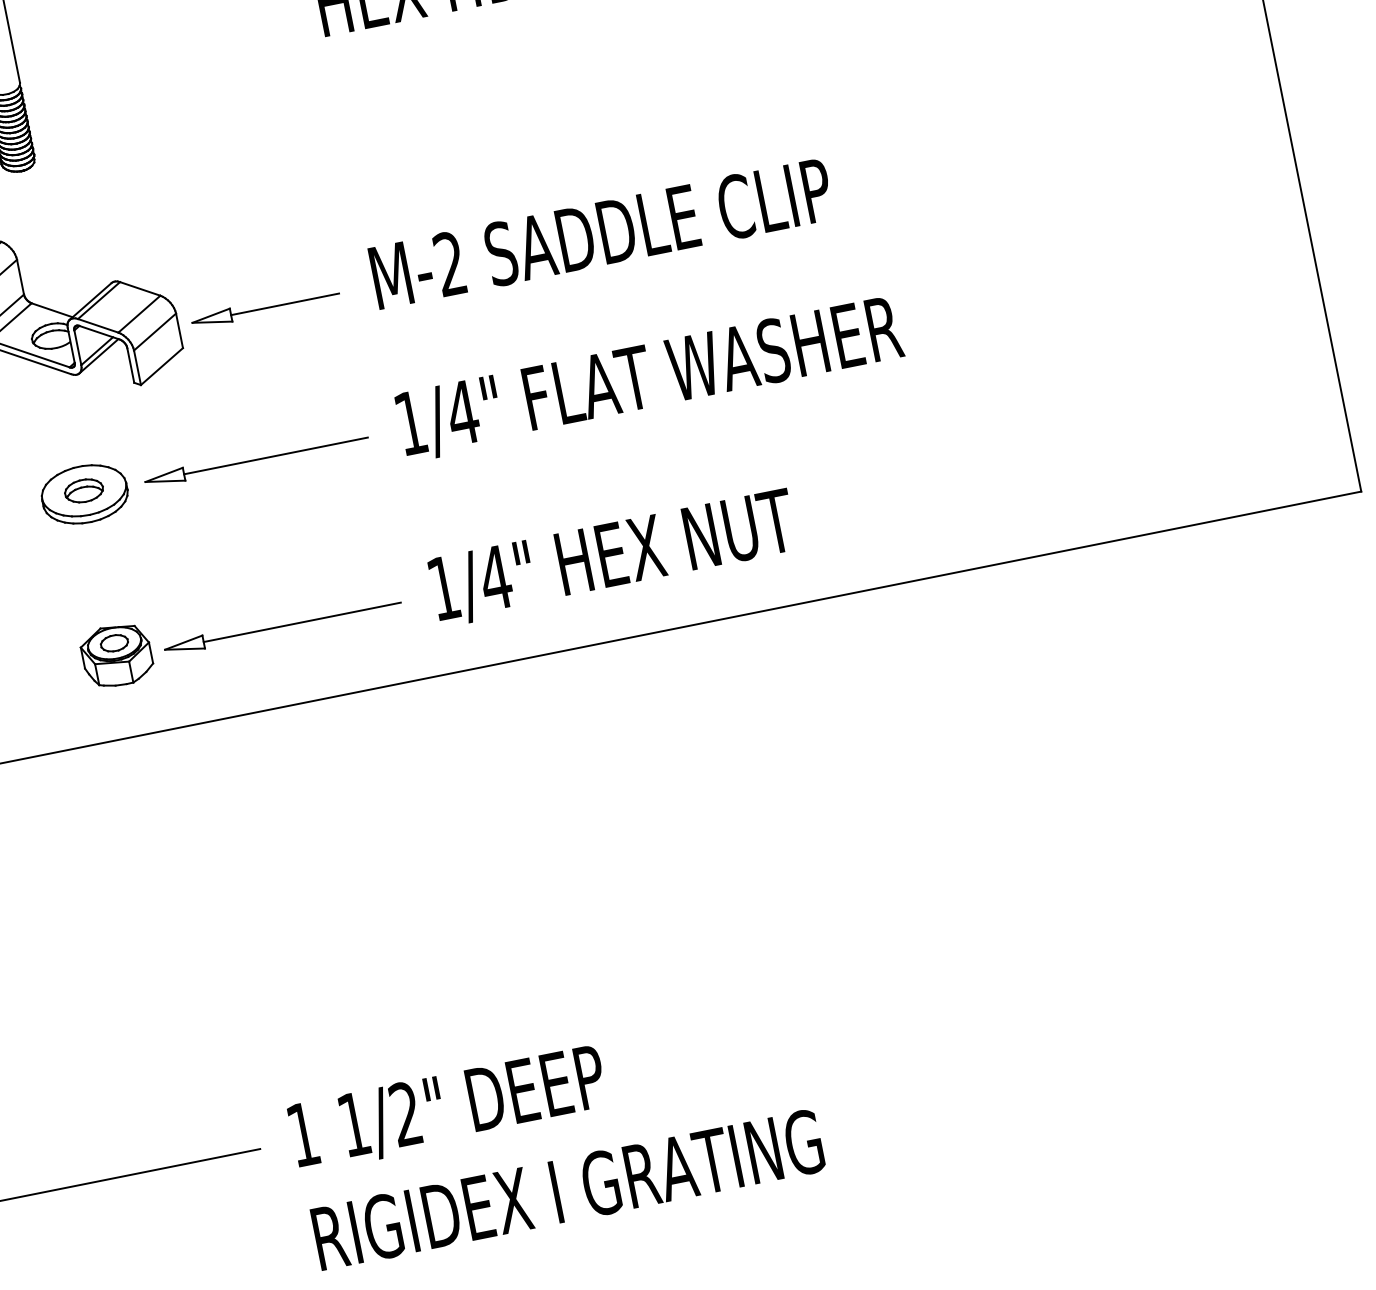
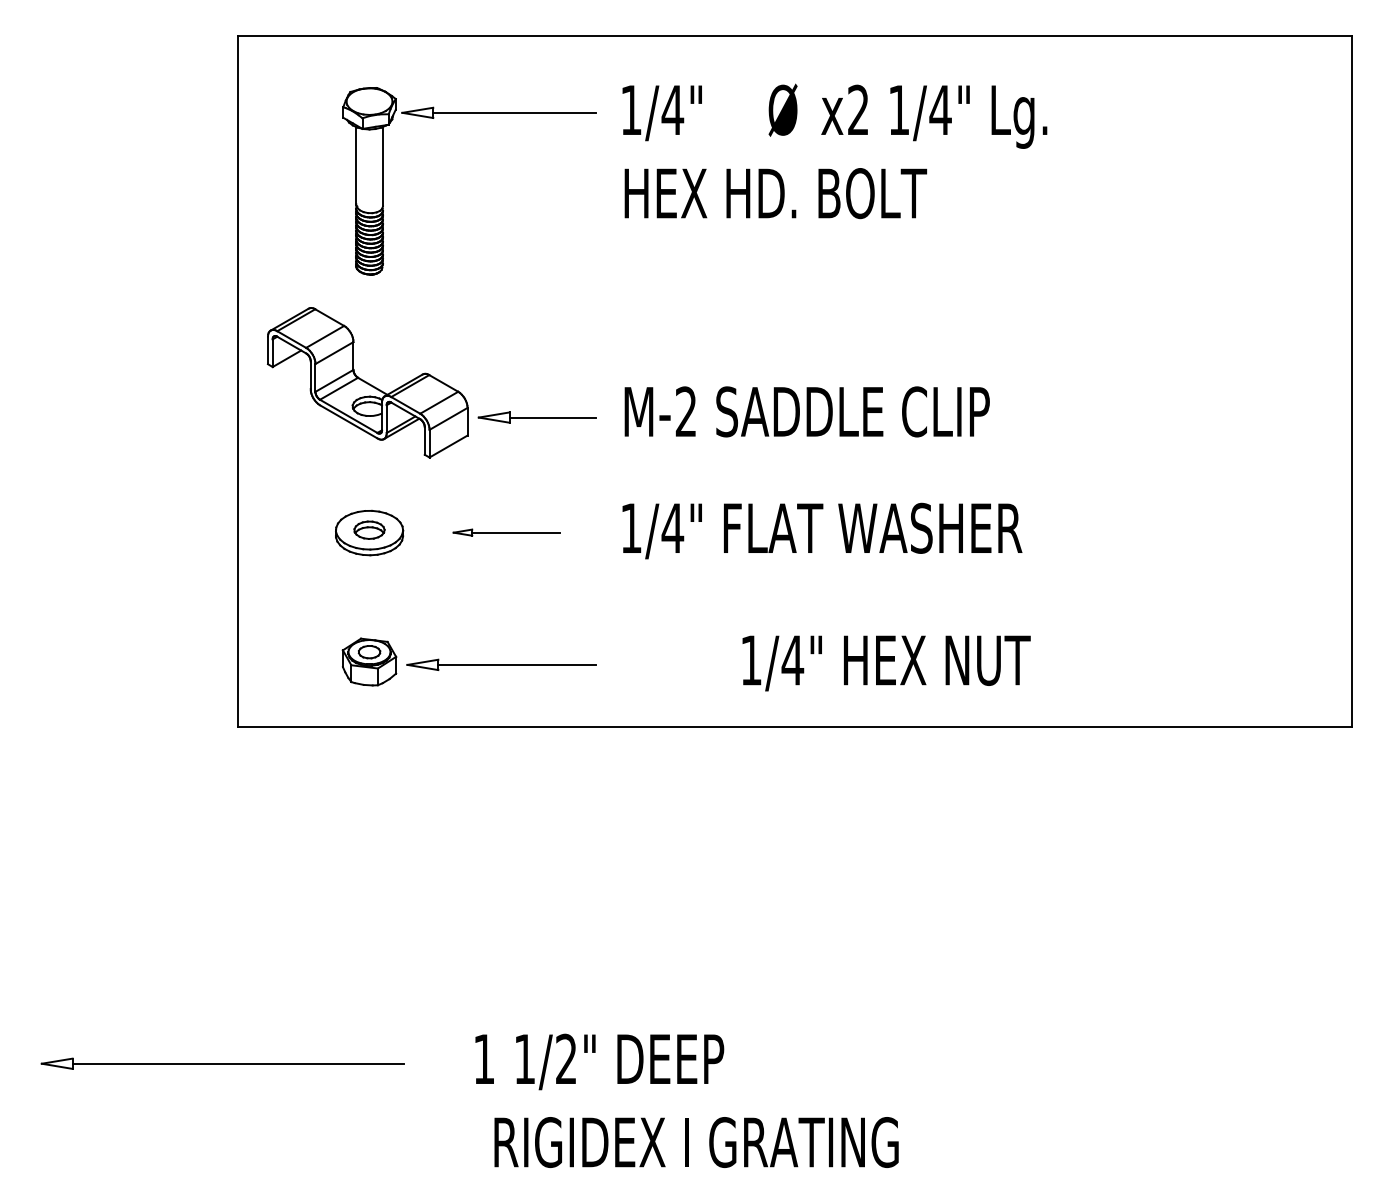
part: (255, 459) -> (506, 532), size x0.6
text: (613, 558) -> (886, 663), moved
text: (447, 1108) -> (599, 1061), moved
text: (568, 1189) -> (696, 1142), moved

